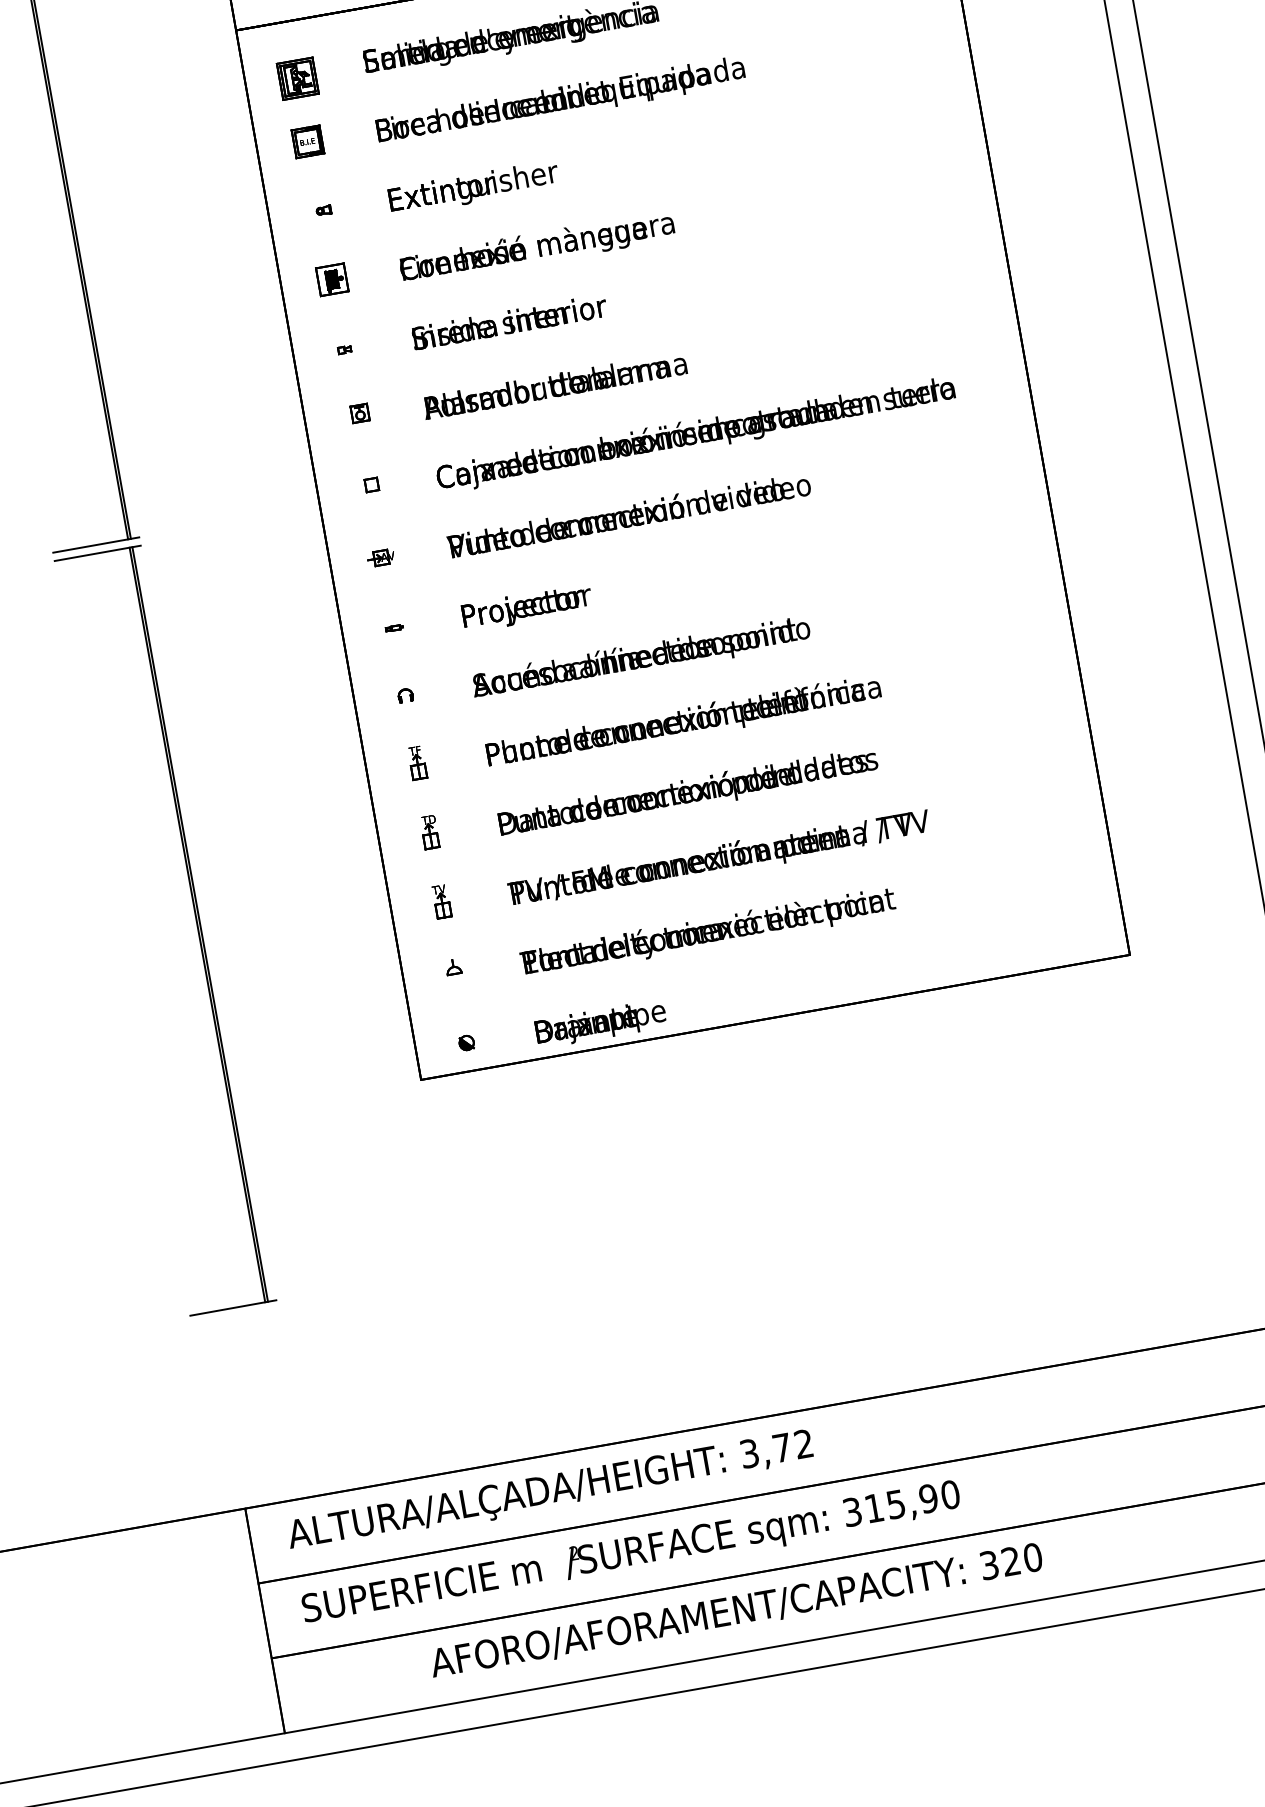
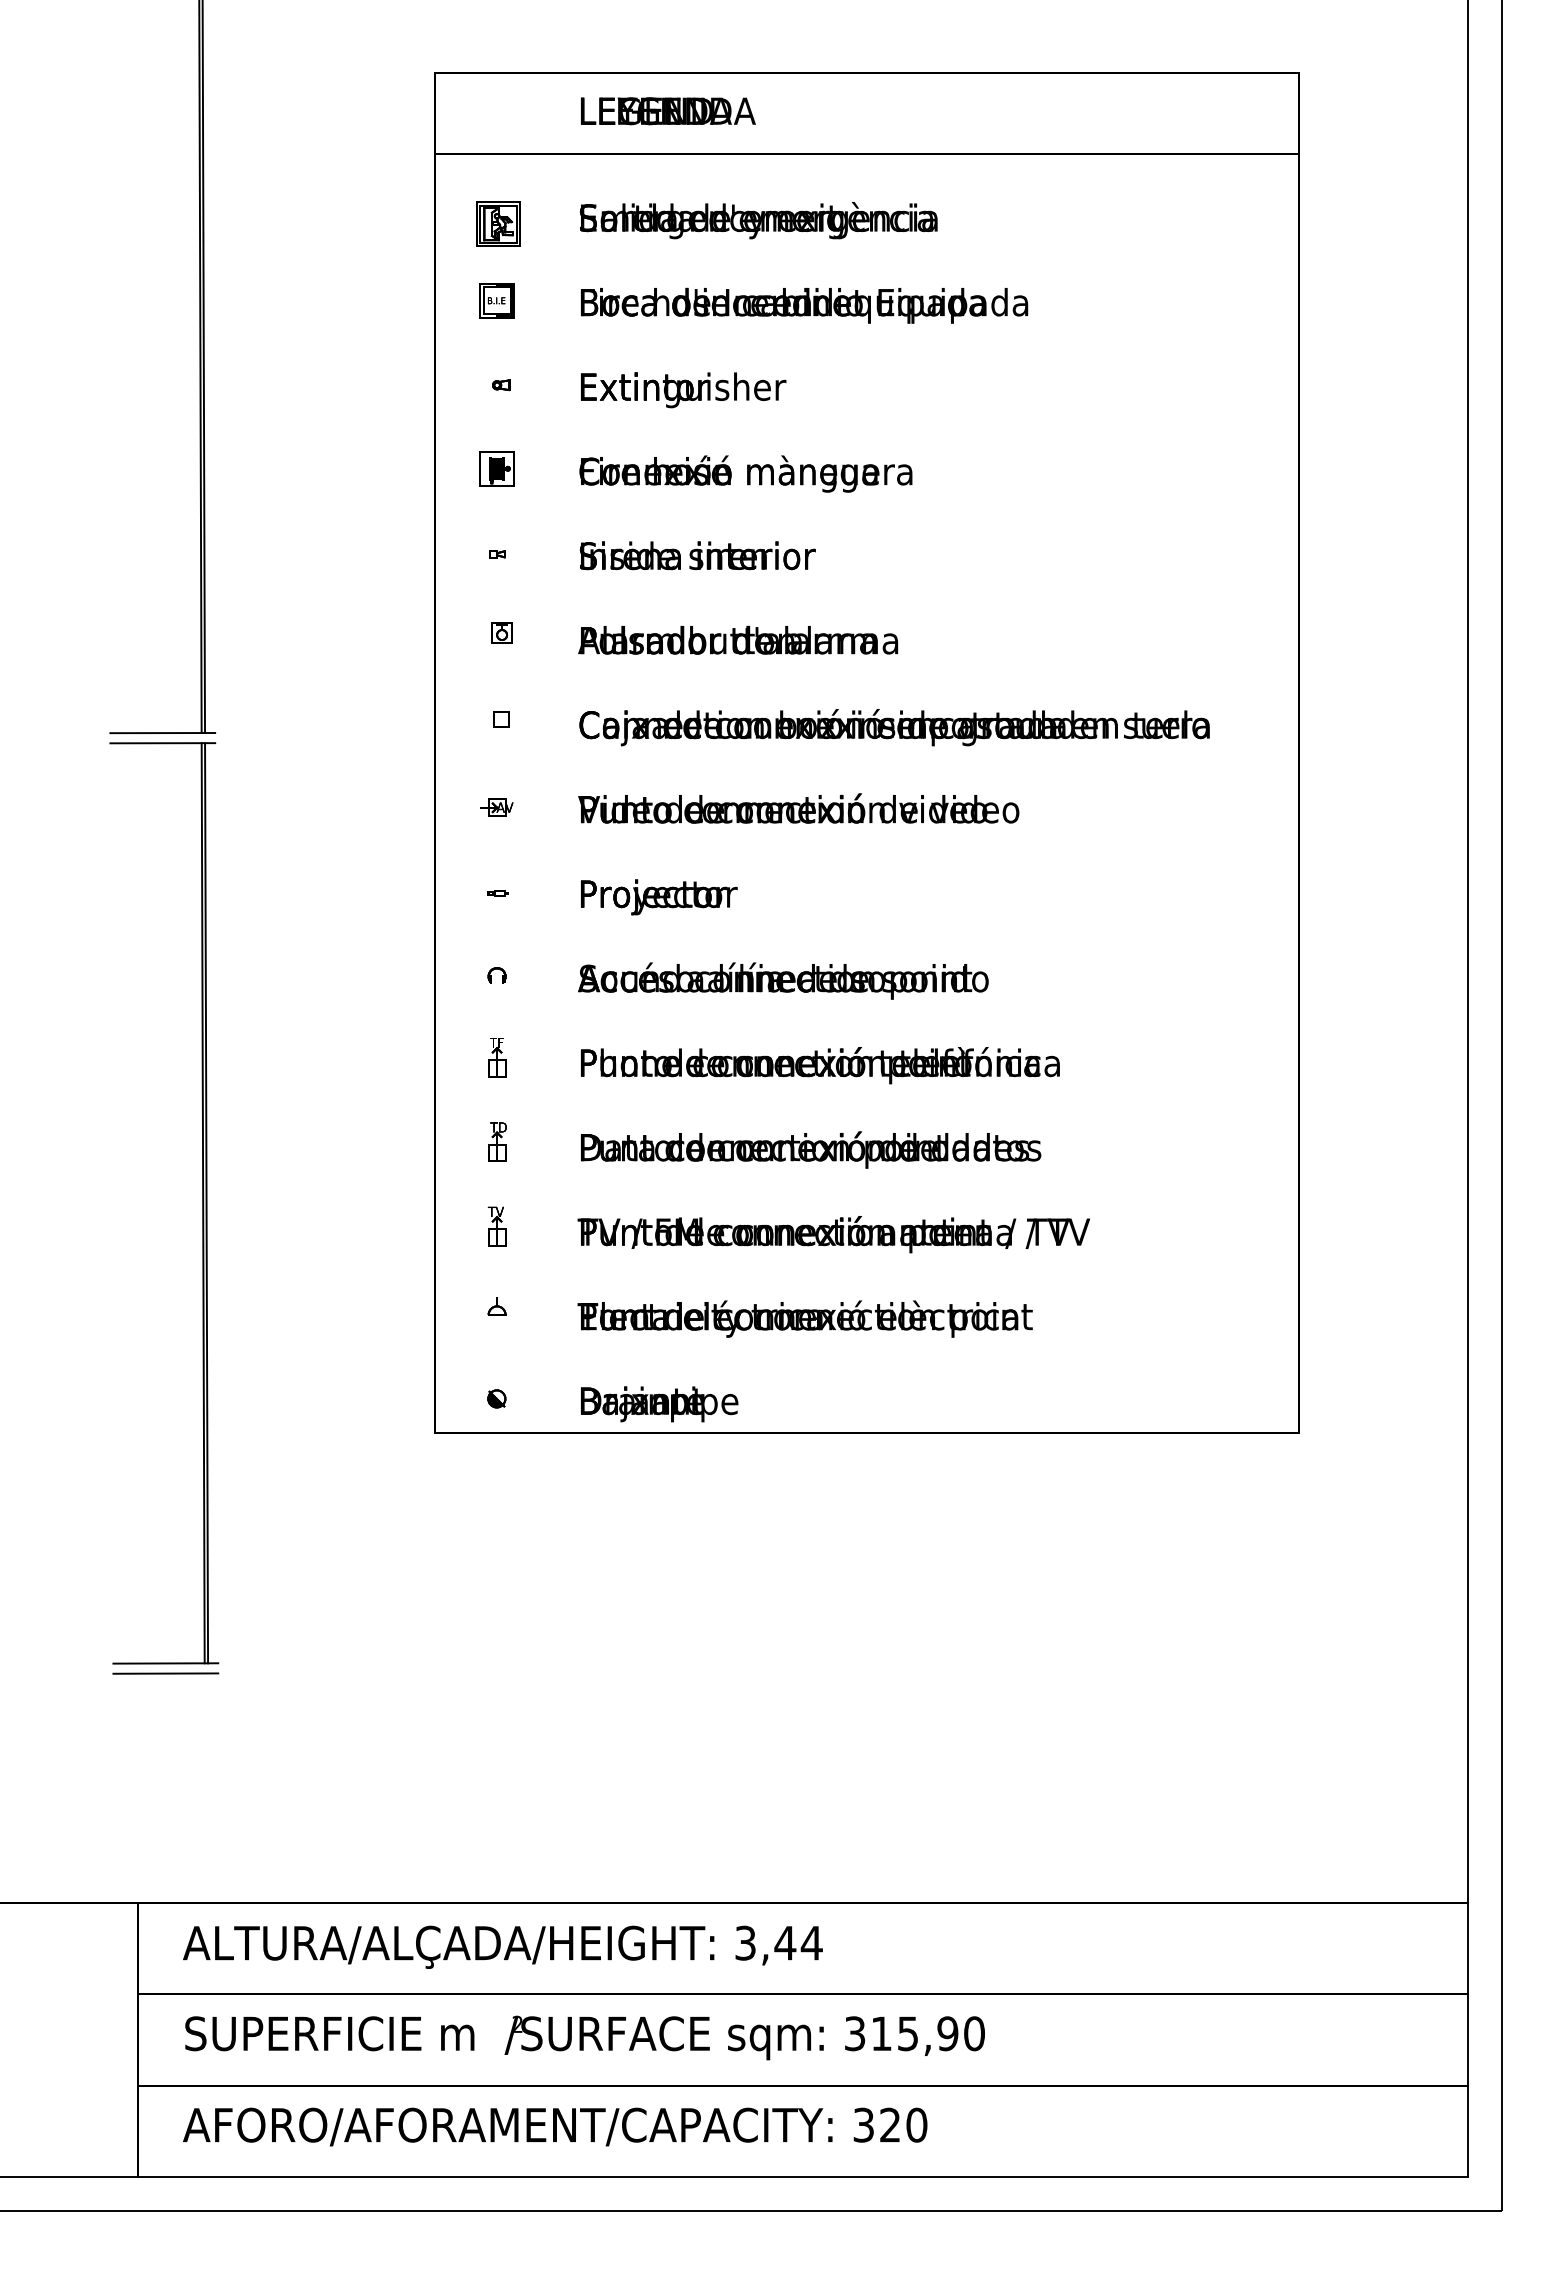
line: (234, 1316) -> (165, 1673), added
text: (792, 1445) -> (798, 1942), 3,72 -> 3,44
text: (736, 1611) -> (555, 2126), moved

